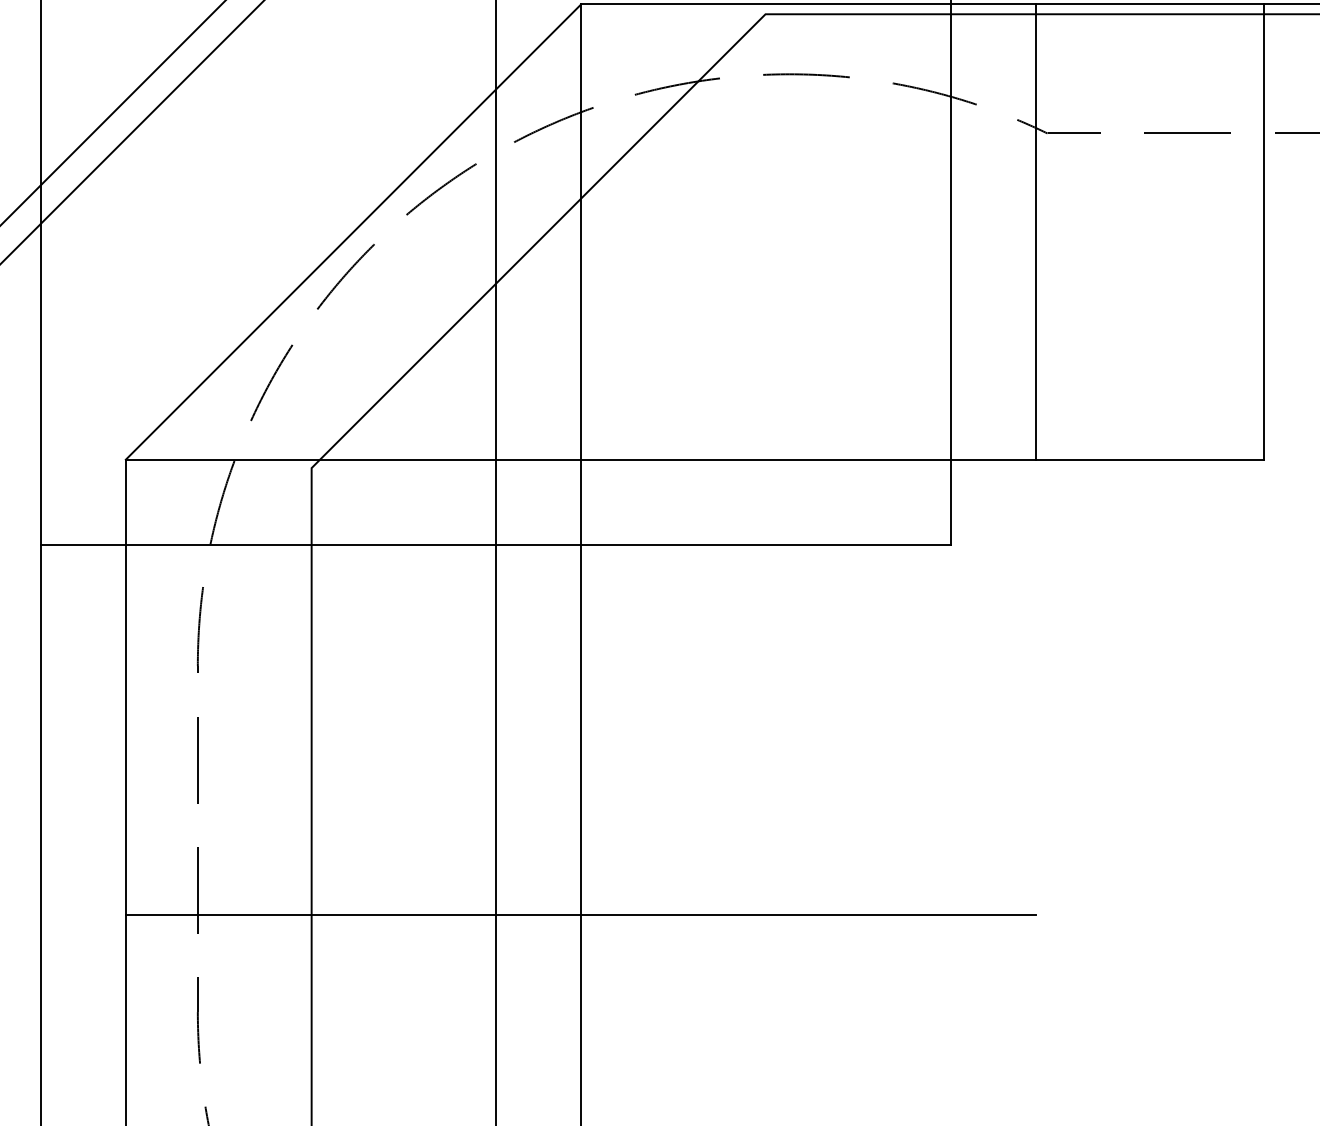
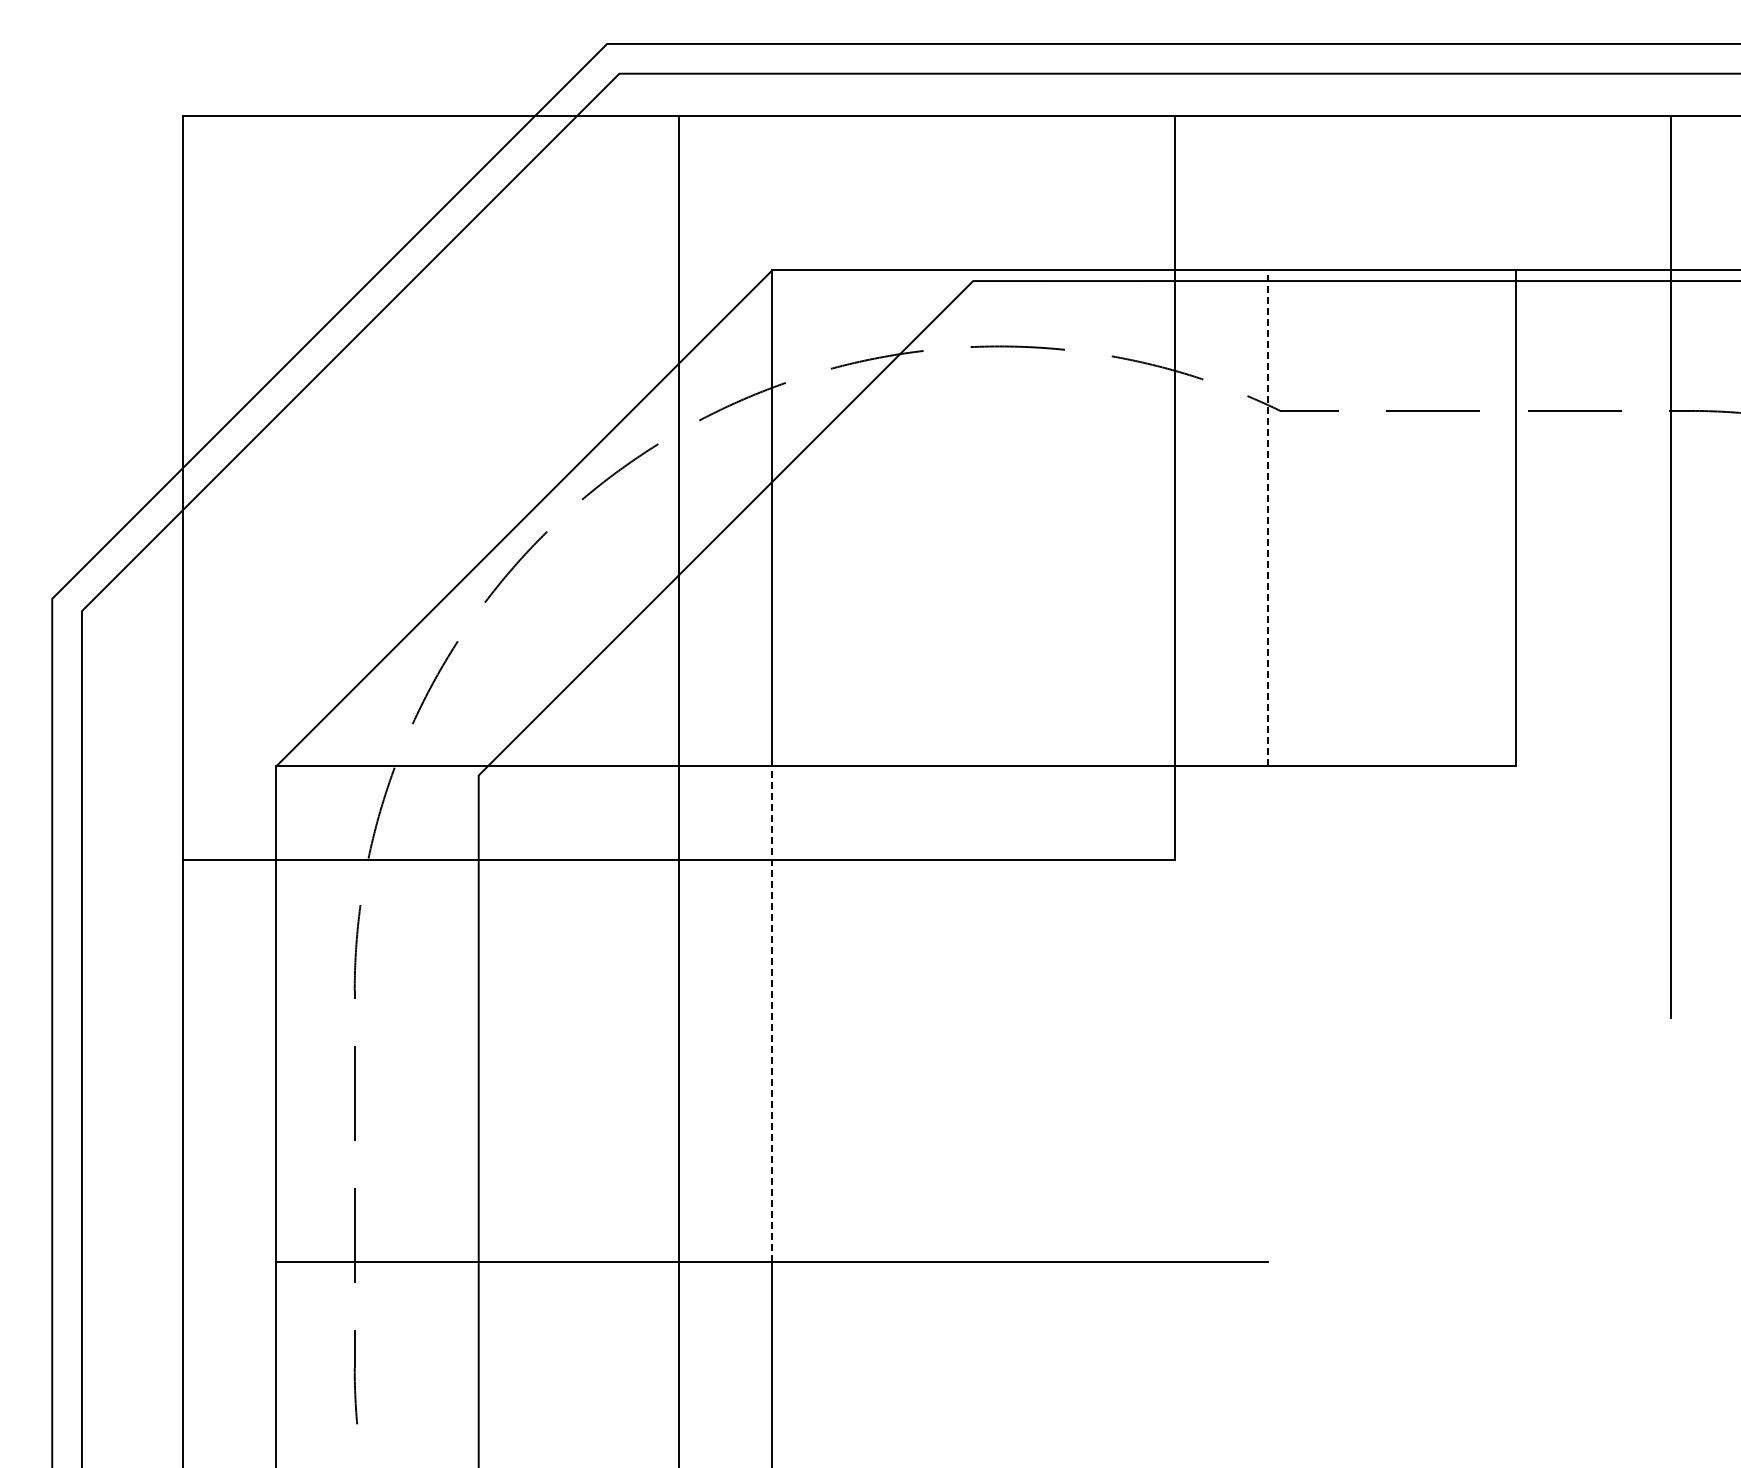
line: (1036, 232) -> (1268, 518), solid -> dashed
line: (581, 687) -> (772, 1014), solid -> dashed

